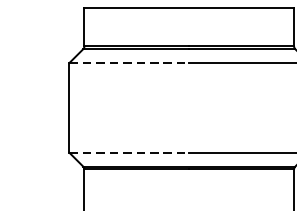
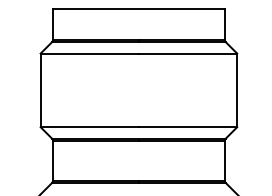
line: (130, 62) -> (90, 53), dashed -> solid
line: (130, 153) -> (90, 127), dashed -> solid

